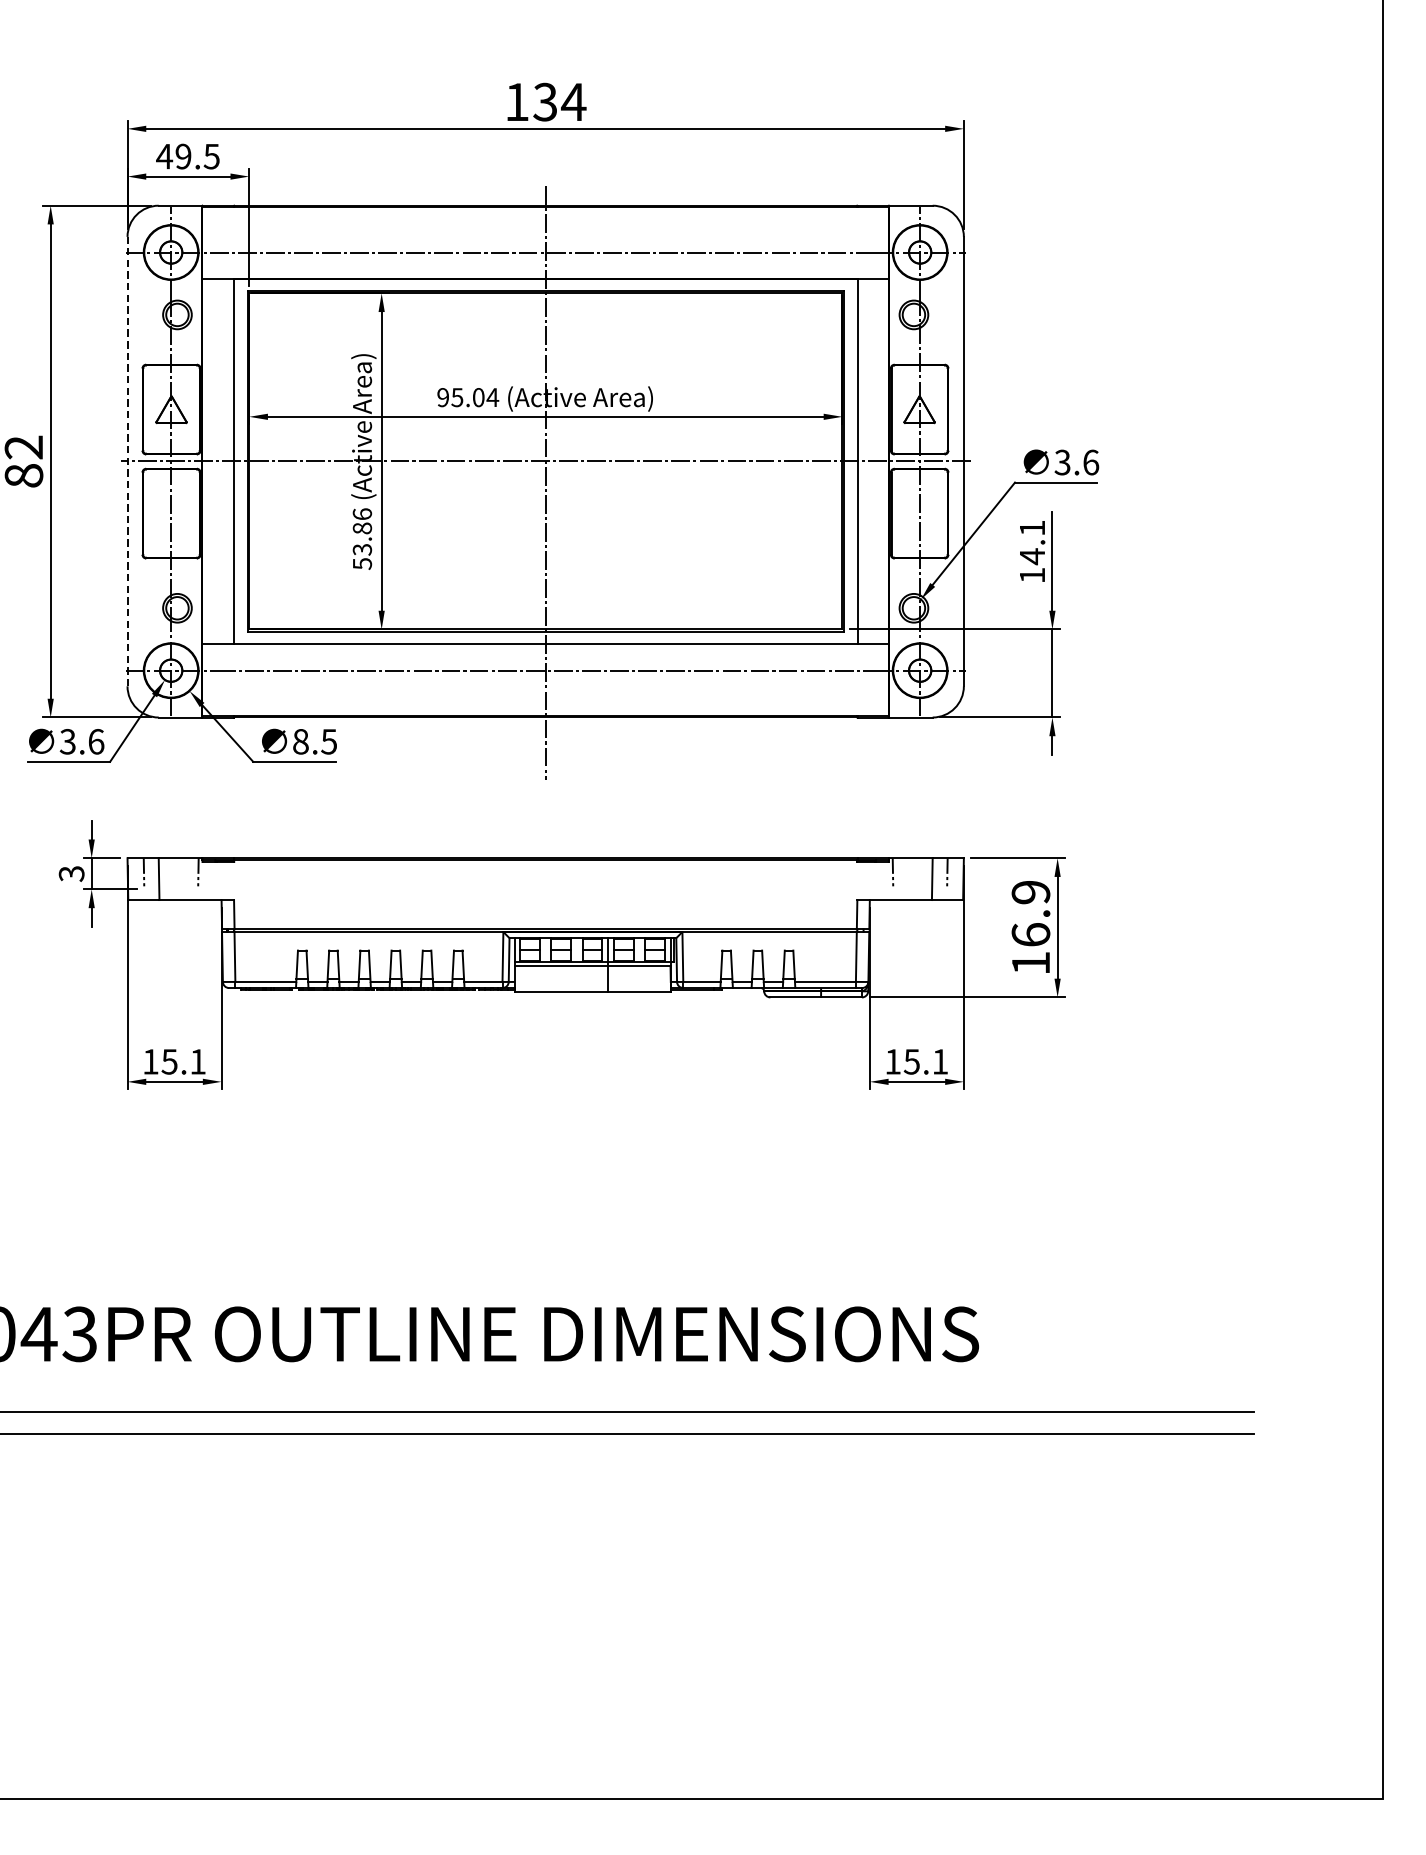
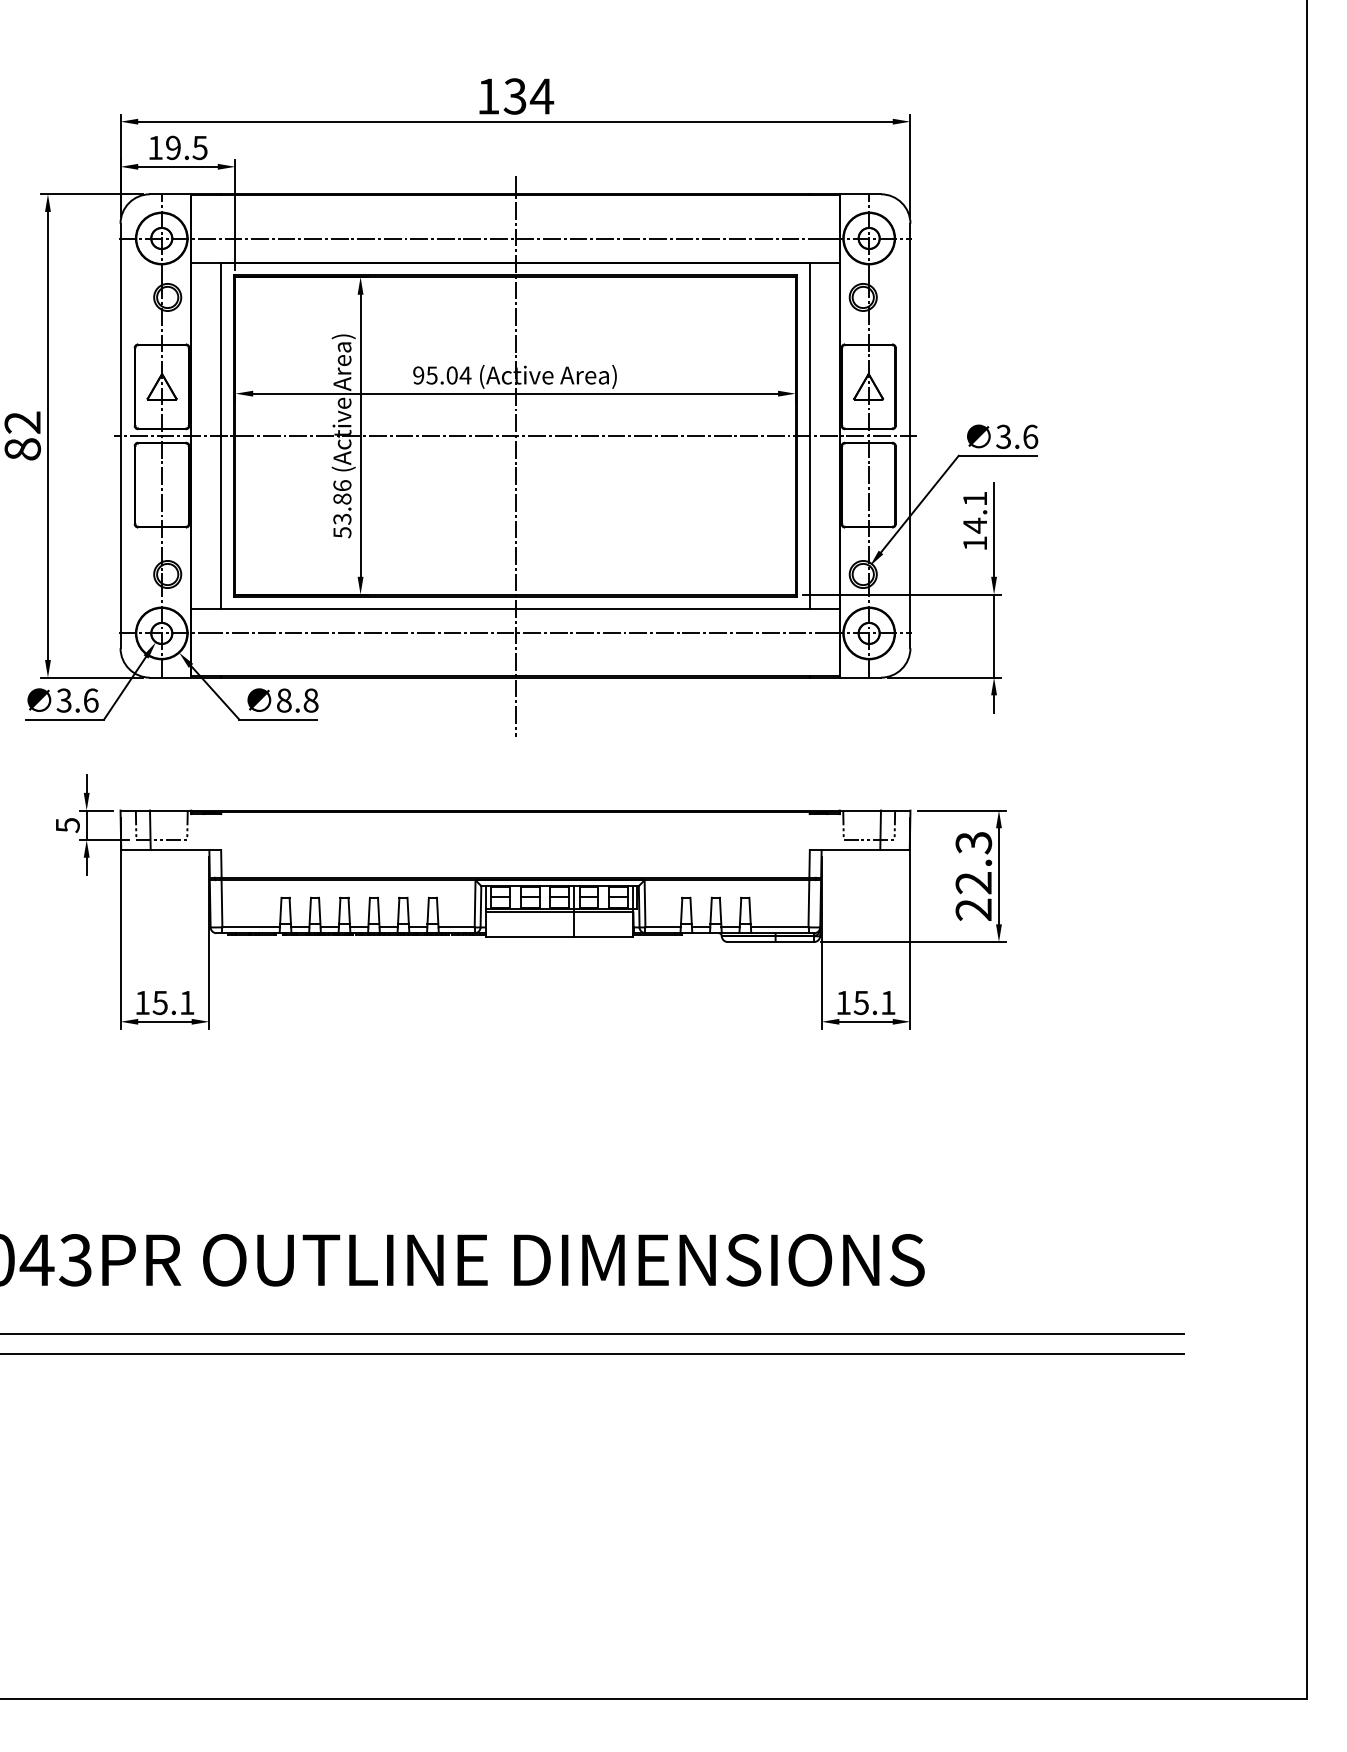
text: (164, 156) -> (155, 147), 49.5 -> 19.5
line: (127, 461) -> (120, 435), dashed -> solid
text: (328, 741) -> (310, 700), 8.5 -> 8.8
text: (71, 874) -> (67, 825), 3 -> 5
line: (170, 889) -> (161, 840), added
line: (919, 889) -> (868, 840), added
text: (1030, 928) -> (973, 876), 16.9 -> 22.3

